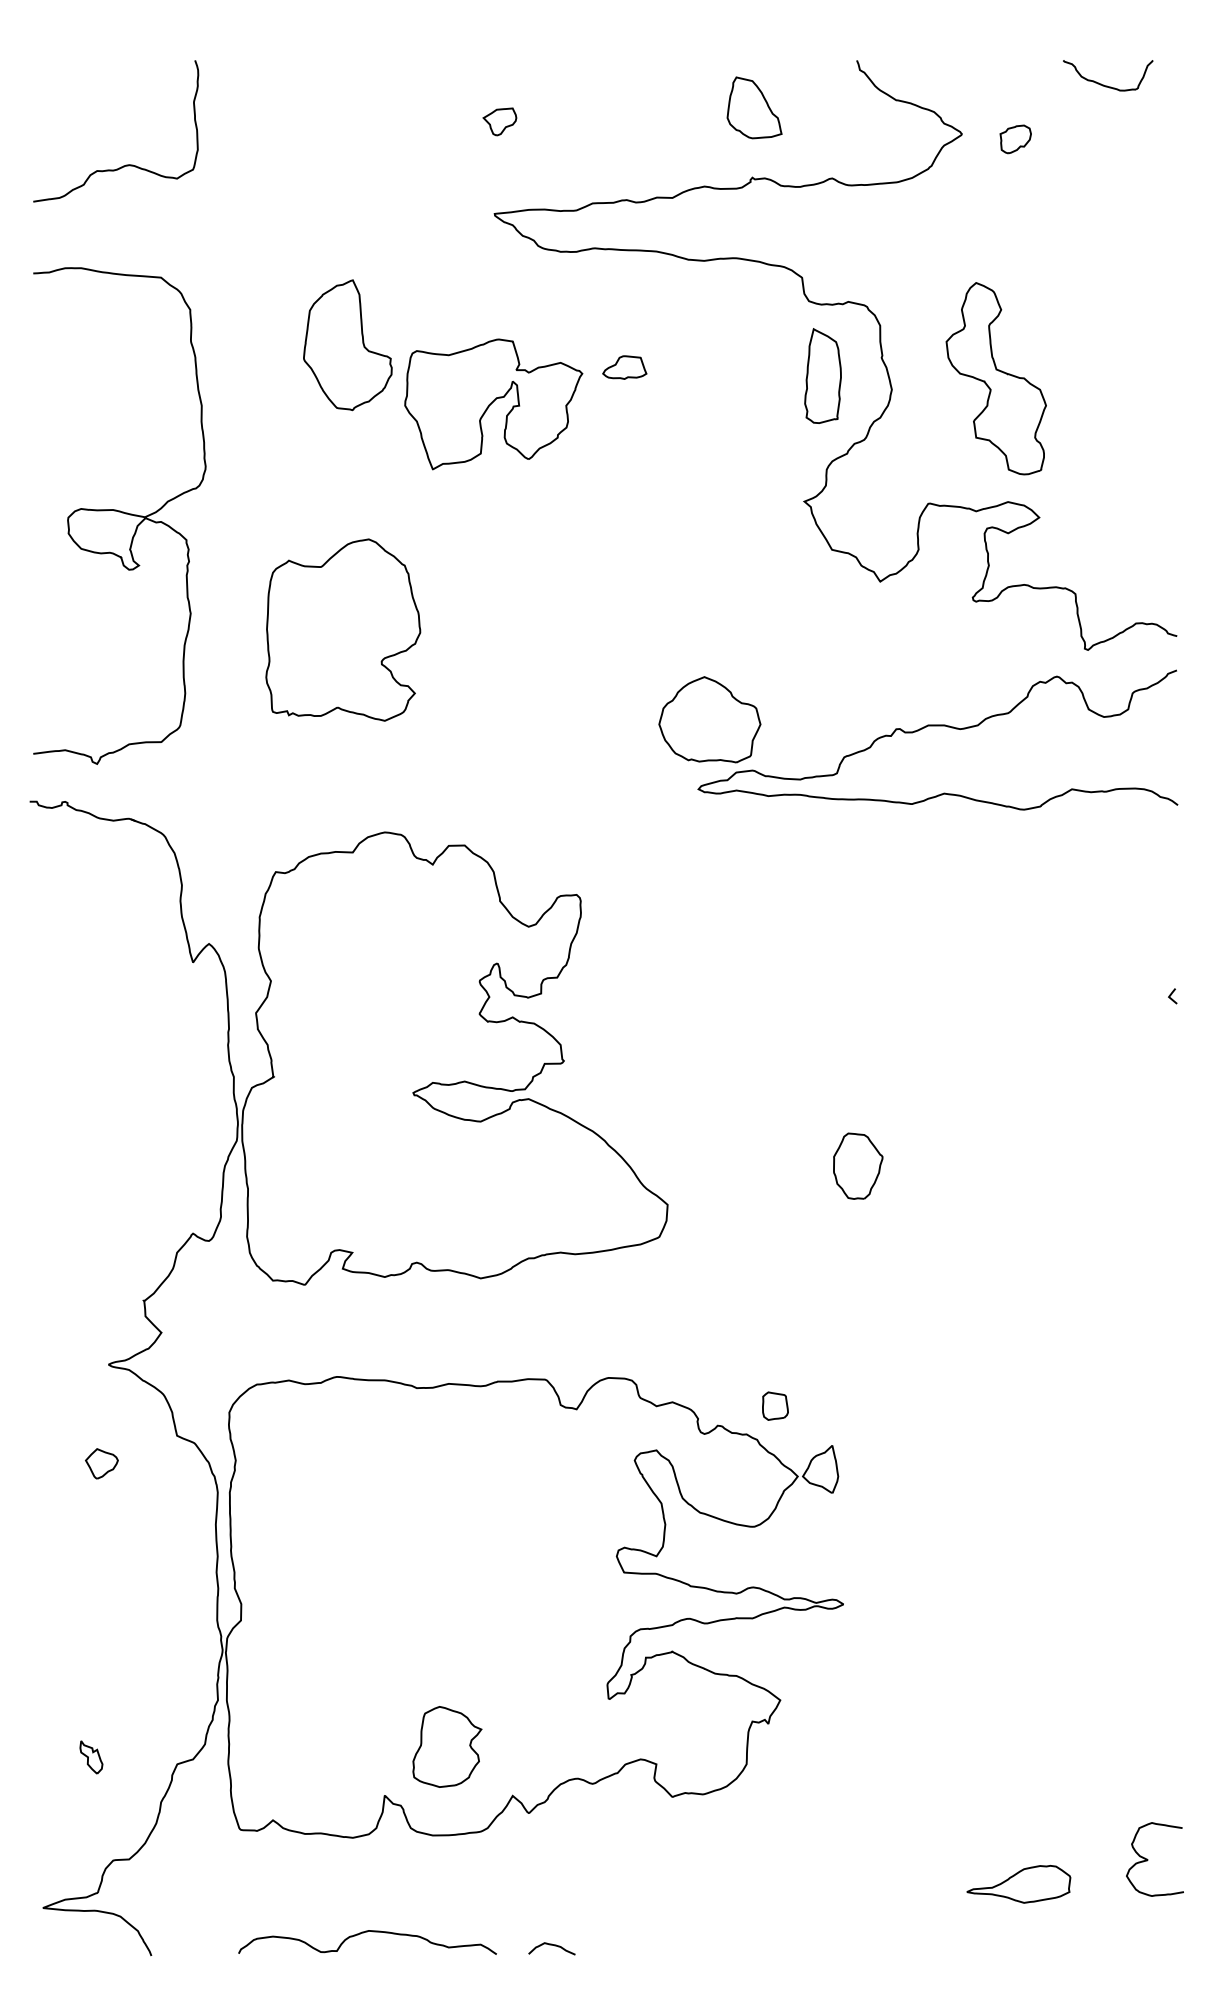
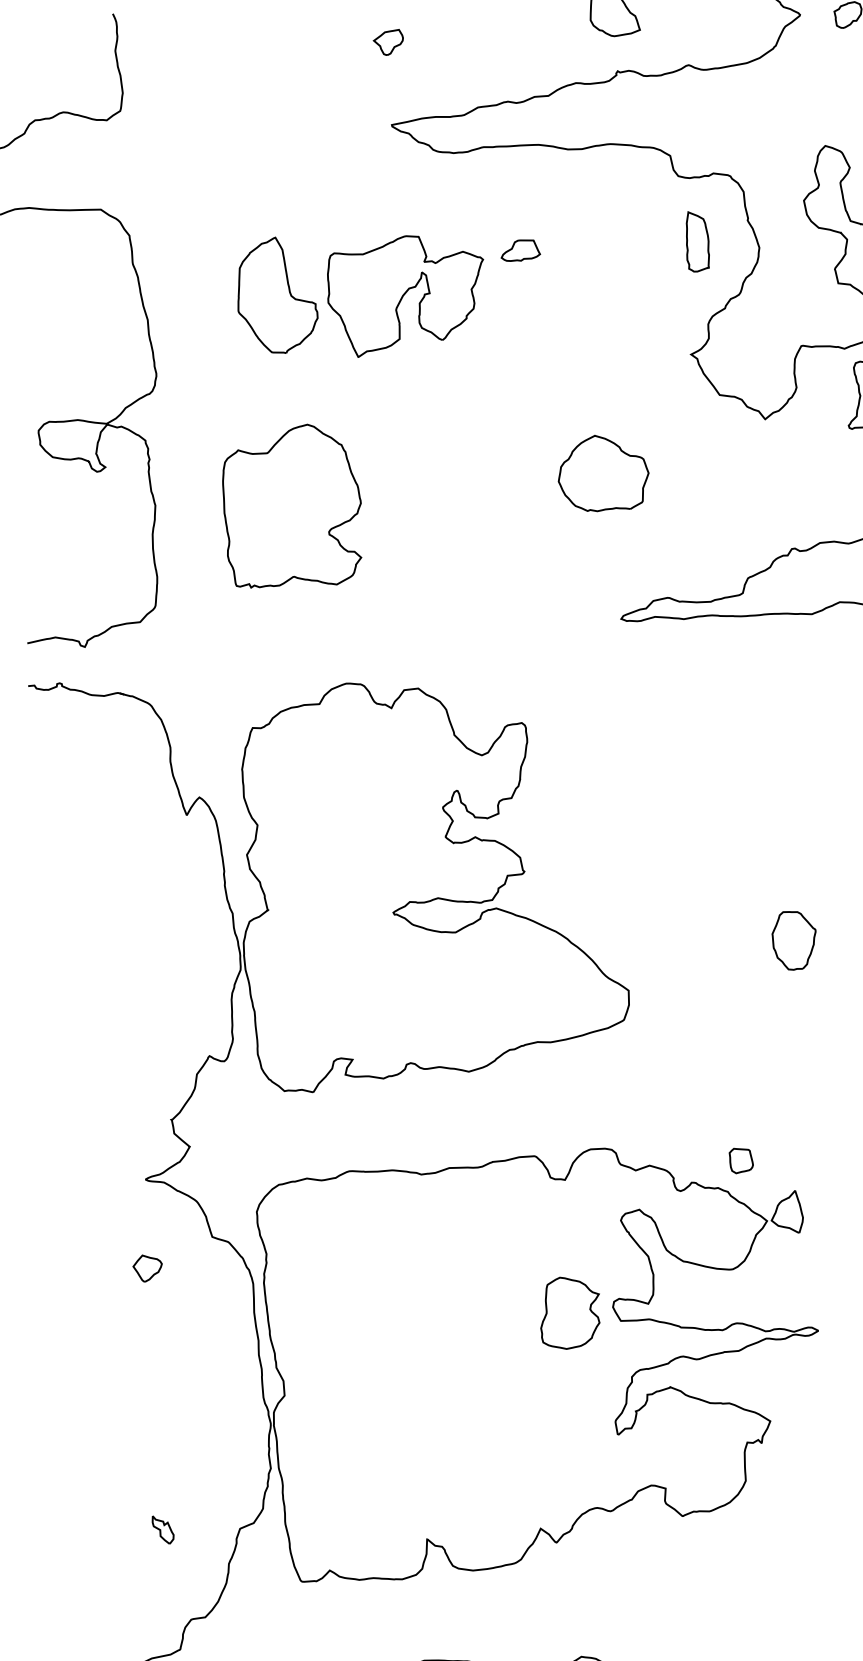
part: (347, 345) -> (276, 296), moved
part: (822, 375) -> (696, 241), size x0.71
part: (709, 719) -> (602, 473), moved
part: (447, 1746) -> (570, 1312), moved

